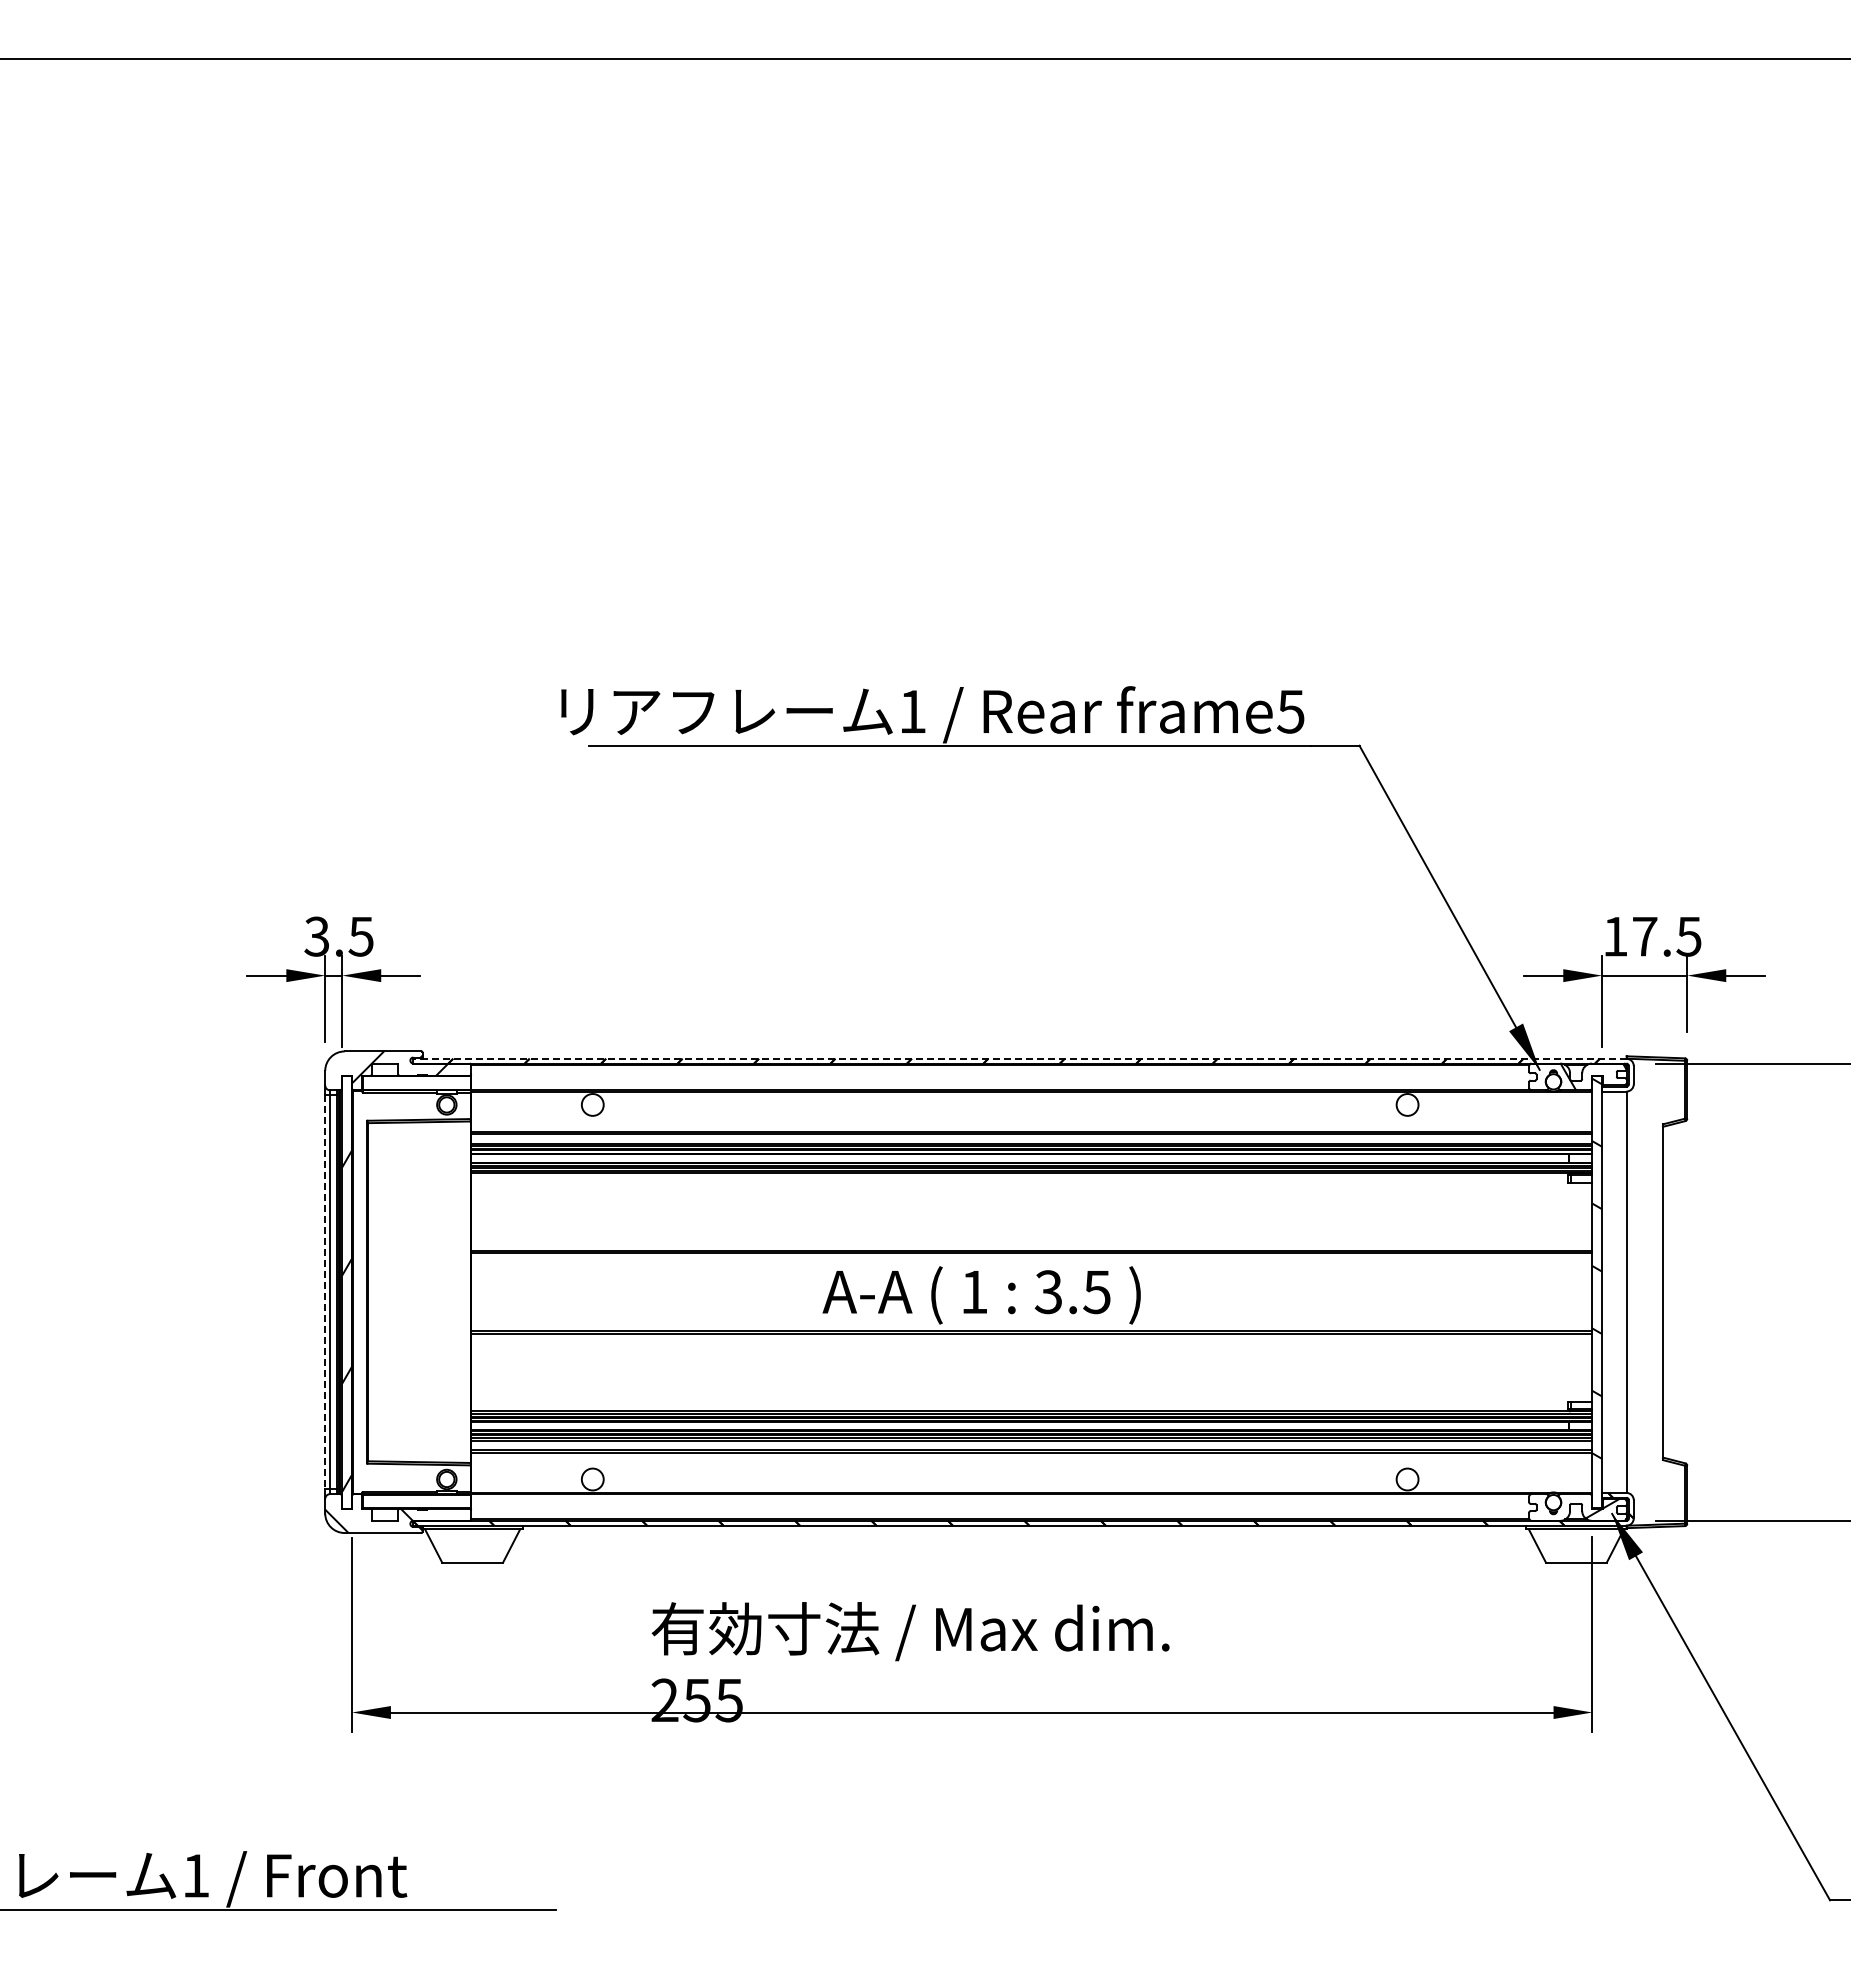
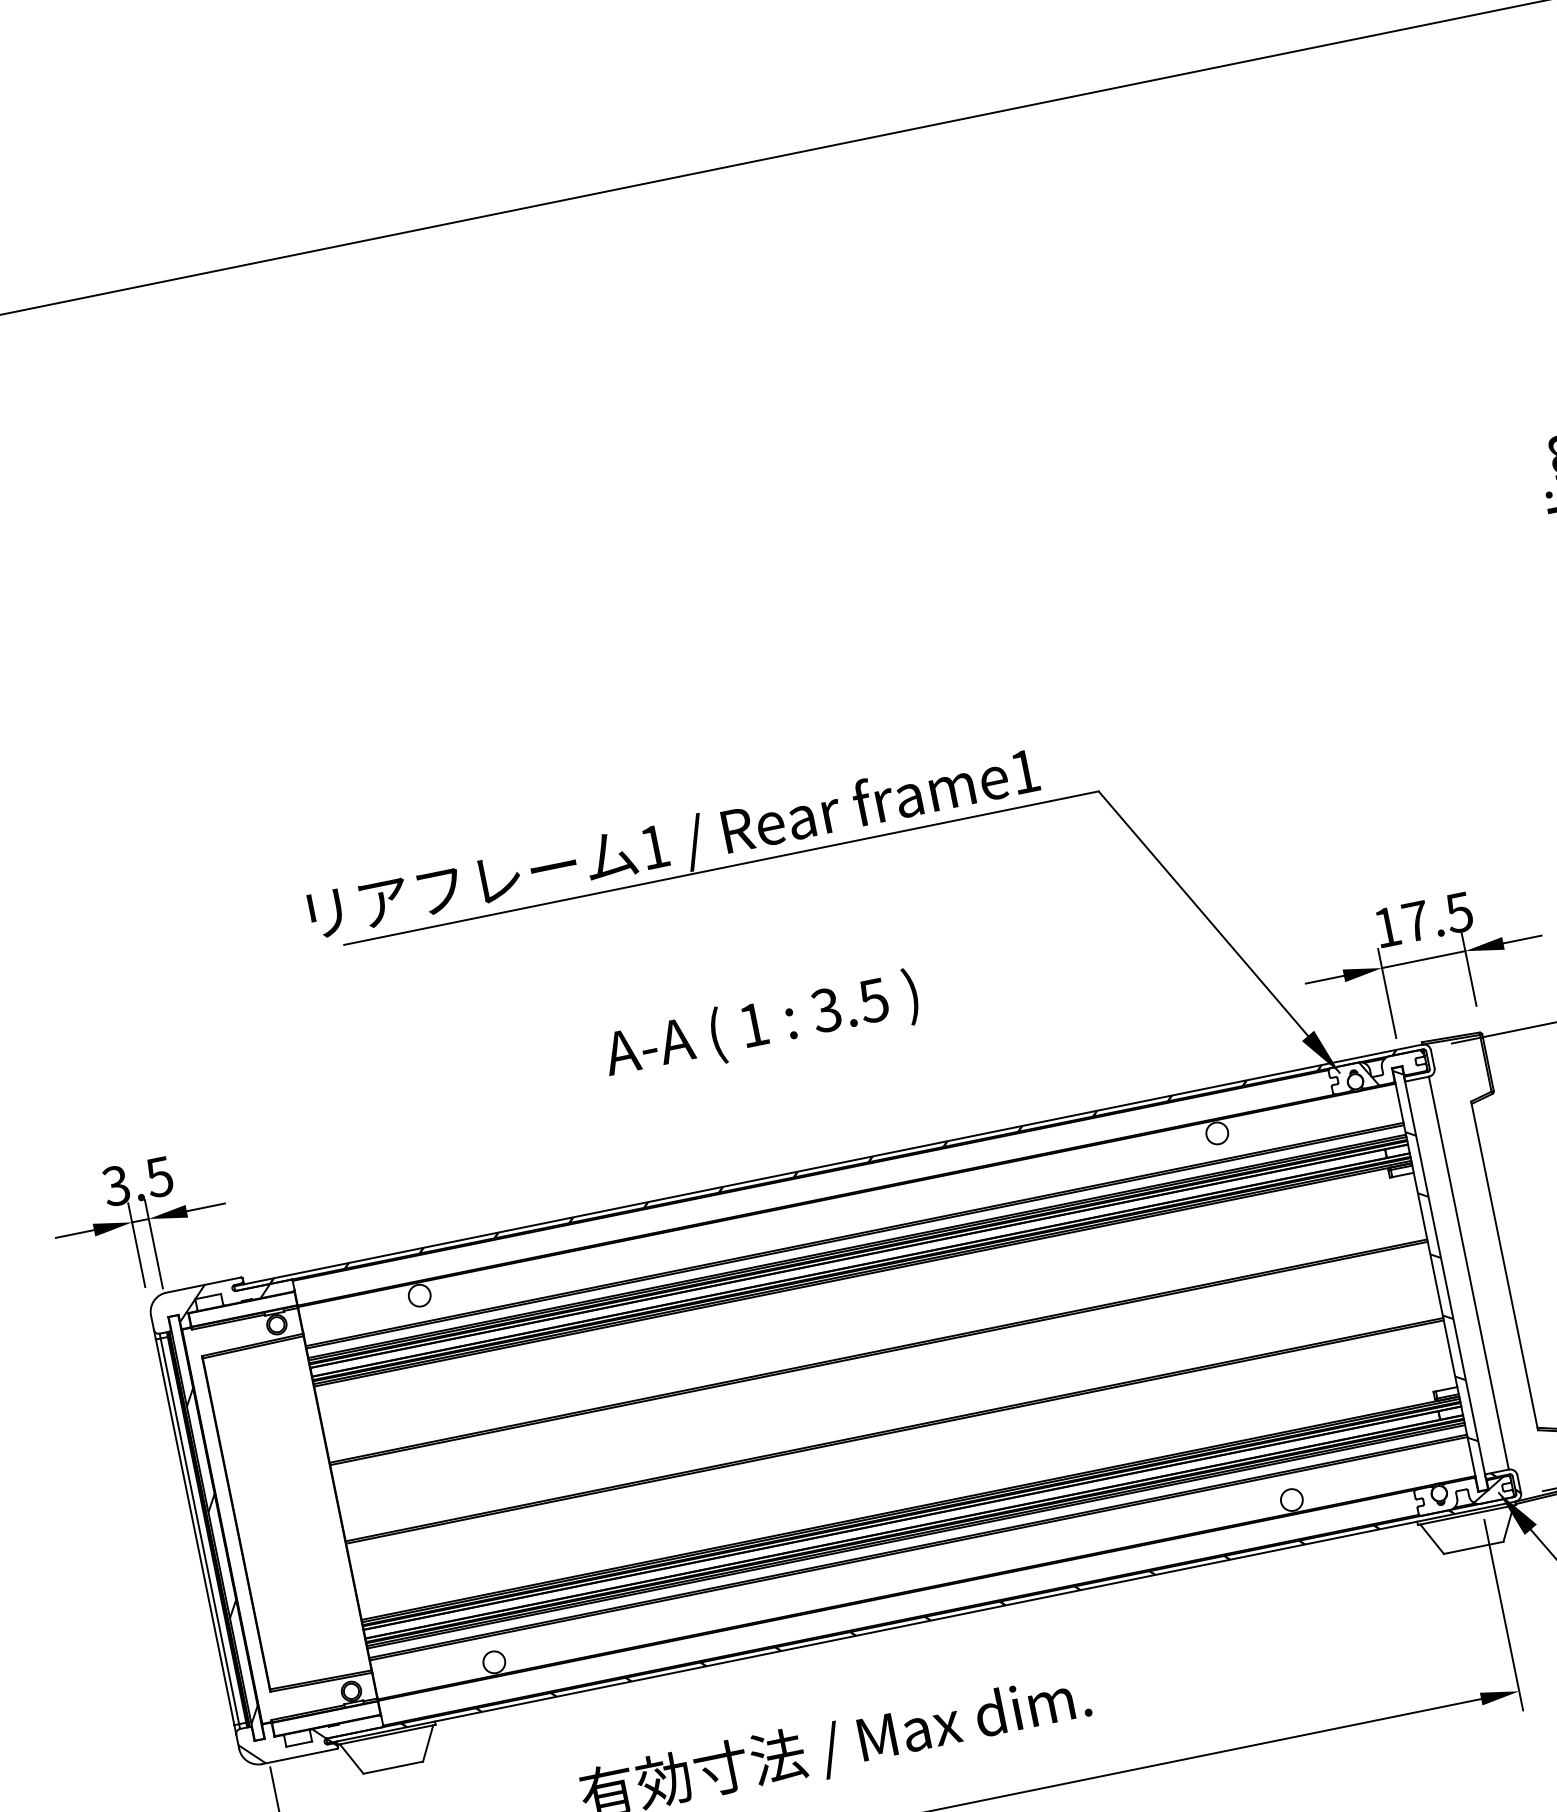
text: (1290, 711) -> (1024, 771), frame5 -> frame1
line: (1019, 1058) -> (828, 1165), dashed -> solid
line: (325, 1292) -> (195, 1532), dashed -> solid
text: (981, 1295) -> (761, 1026), moved

